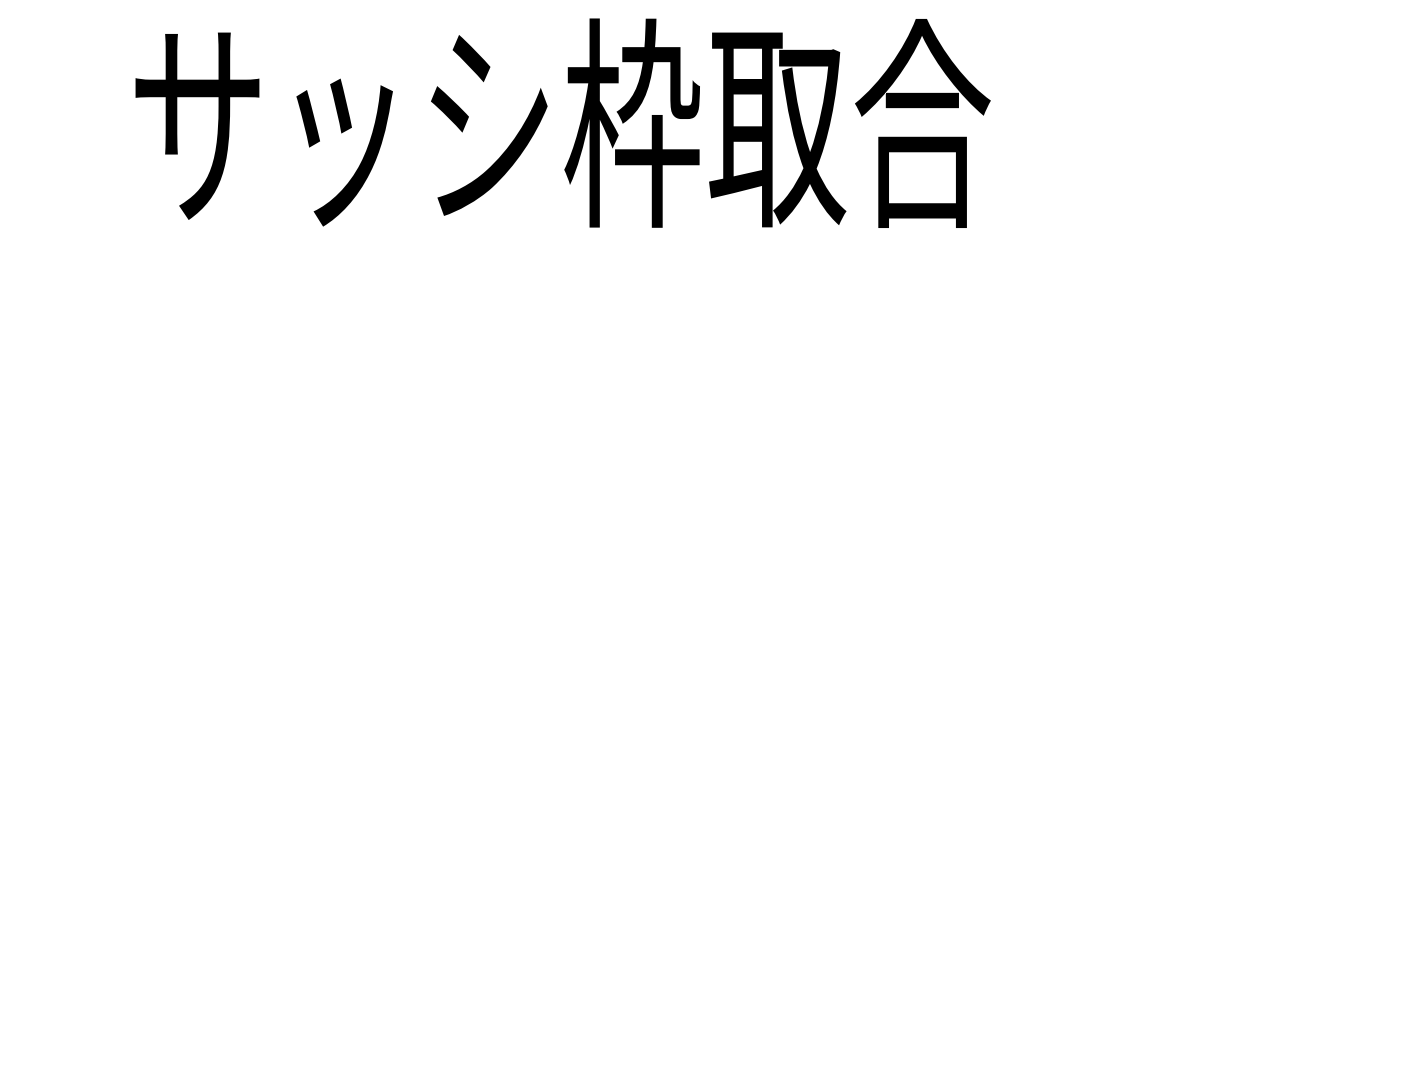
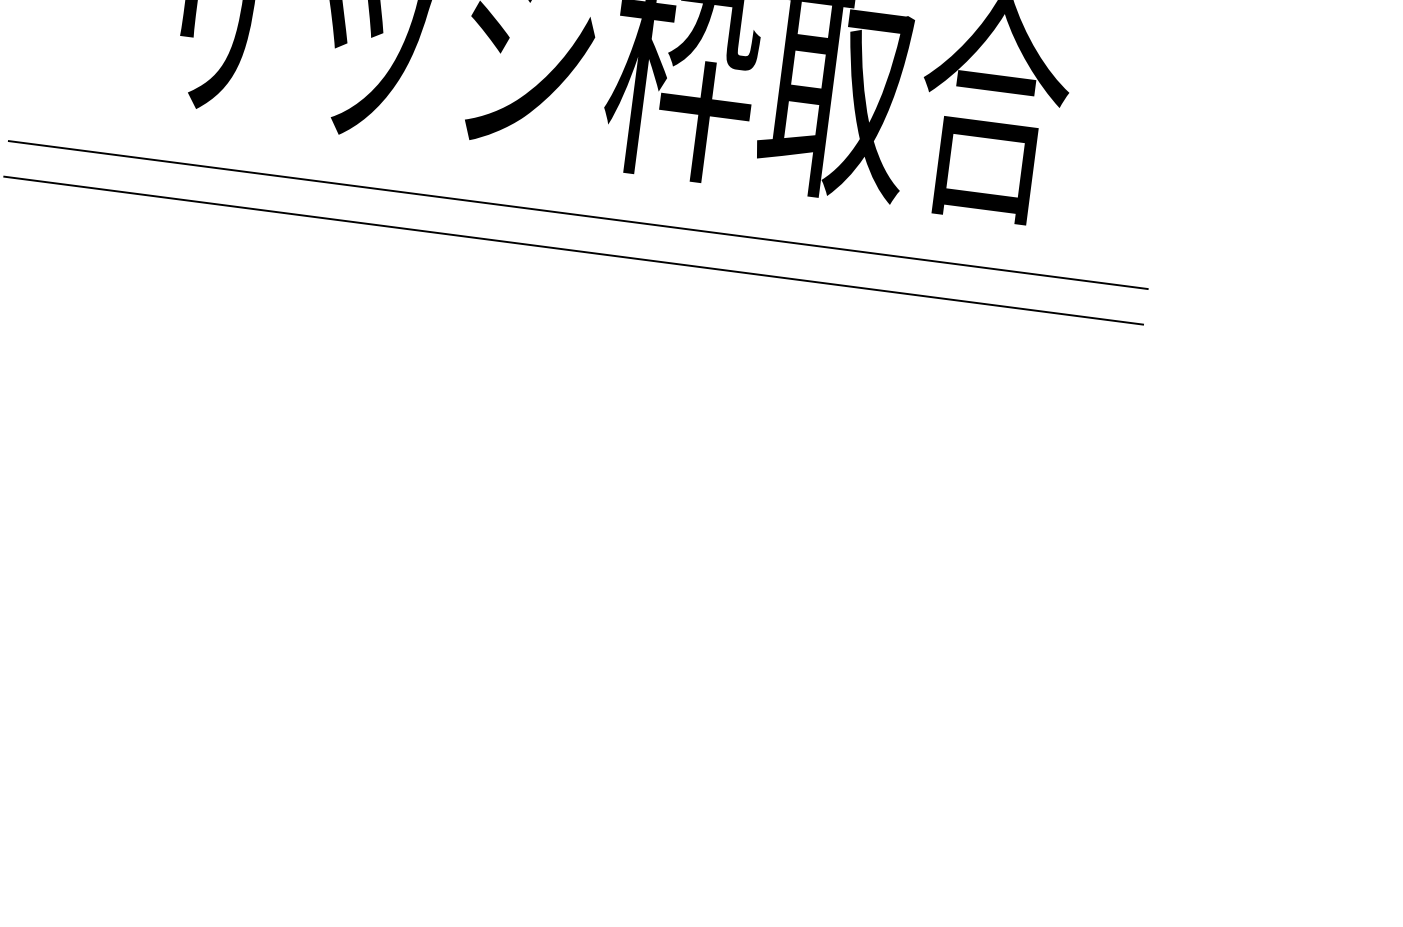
line: (553, 271) -> (578, 214), added
line: (553, 305) -> (573, 250), added

